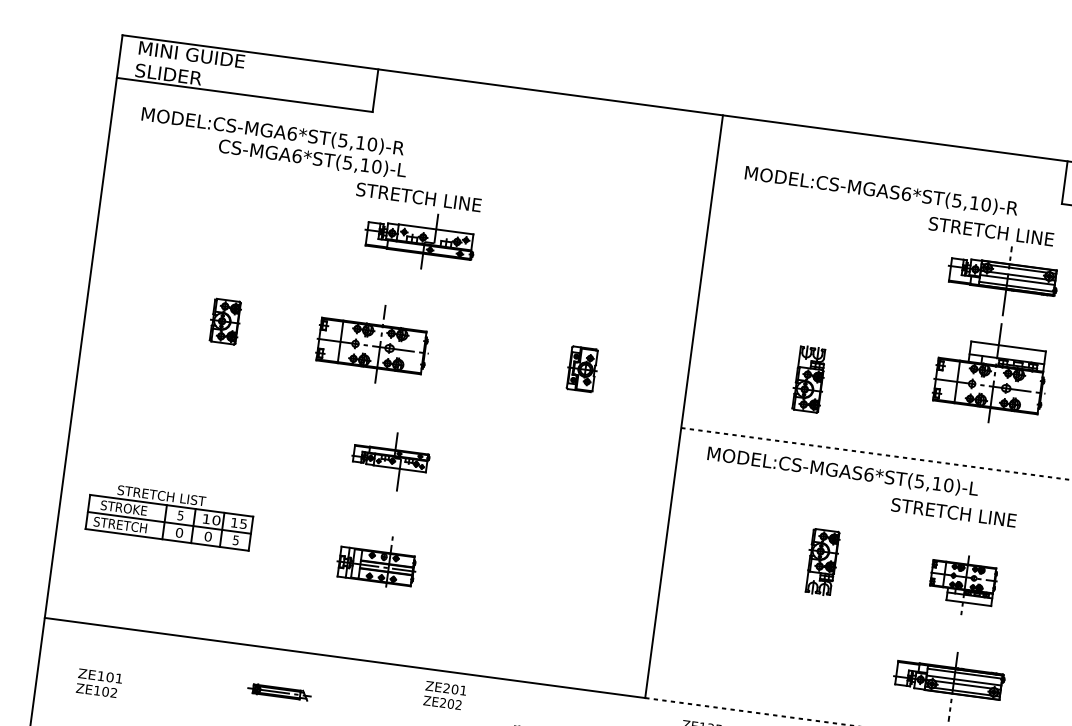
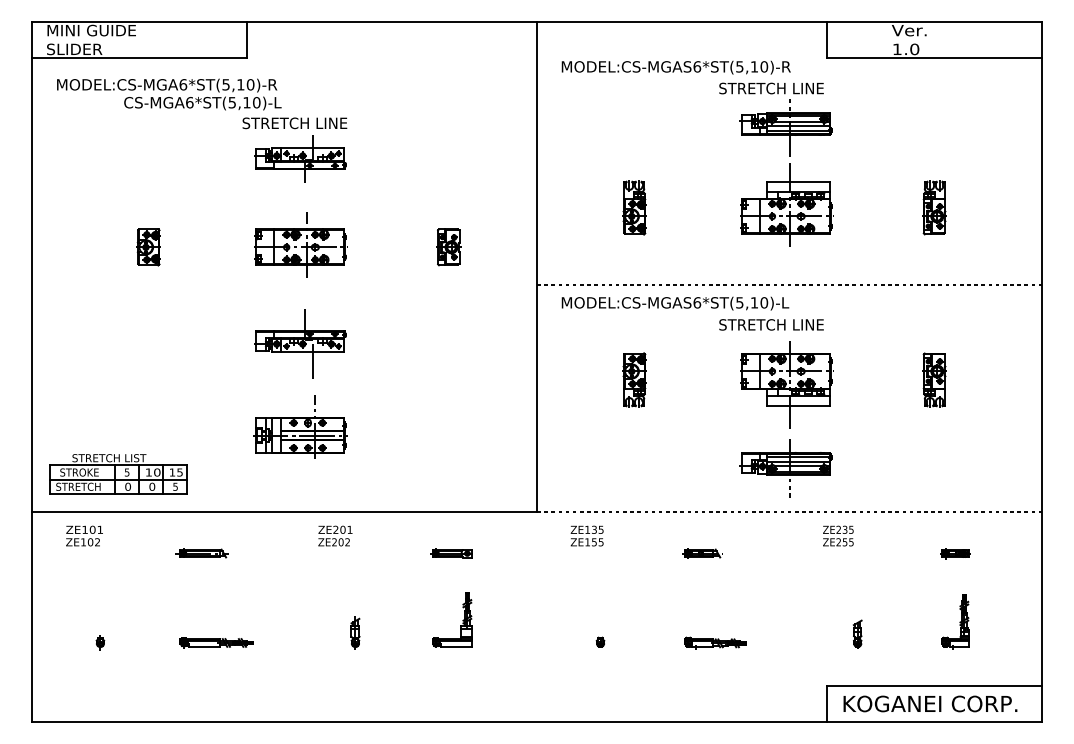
part: (372, 342) -> (300, 244), moved
part: (809, 379) -> (634, 207), moved
part: (390, 460) -> (300, 343), size x1.43
part: (170, 516) -> (118, 474), moved
part: (377, 558) -> (300, 426), size x1.43
part: (822, 561) -> (634, 379), moved
part: (962, 586) -> (786, 384), size x1.67
text: (99, 682) -> (84, 535), moved
part: (278, 692) -> (201, 553), moved
text: (445, 695) -> (335, 535), moved

